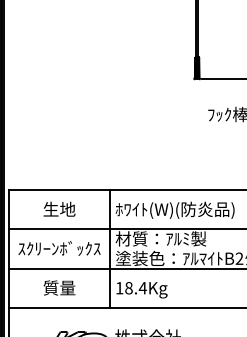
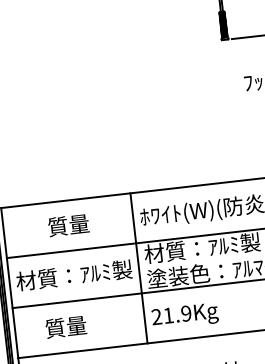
text: (59, 208) -> (68, 224), 生地 -> 質量
text: (59, 248) -> (74, 275), ｽｸﾘｰﾝﾎﾞｯｸｽ -> 材質：ｱﾙﾐ製
text: (59, 287) -> (66, 326), moved
text: (131, 287) -> (171, 314), 18.4Kg -> 21.9Kg

